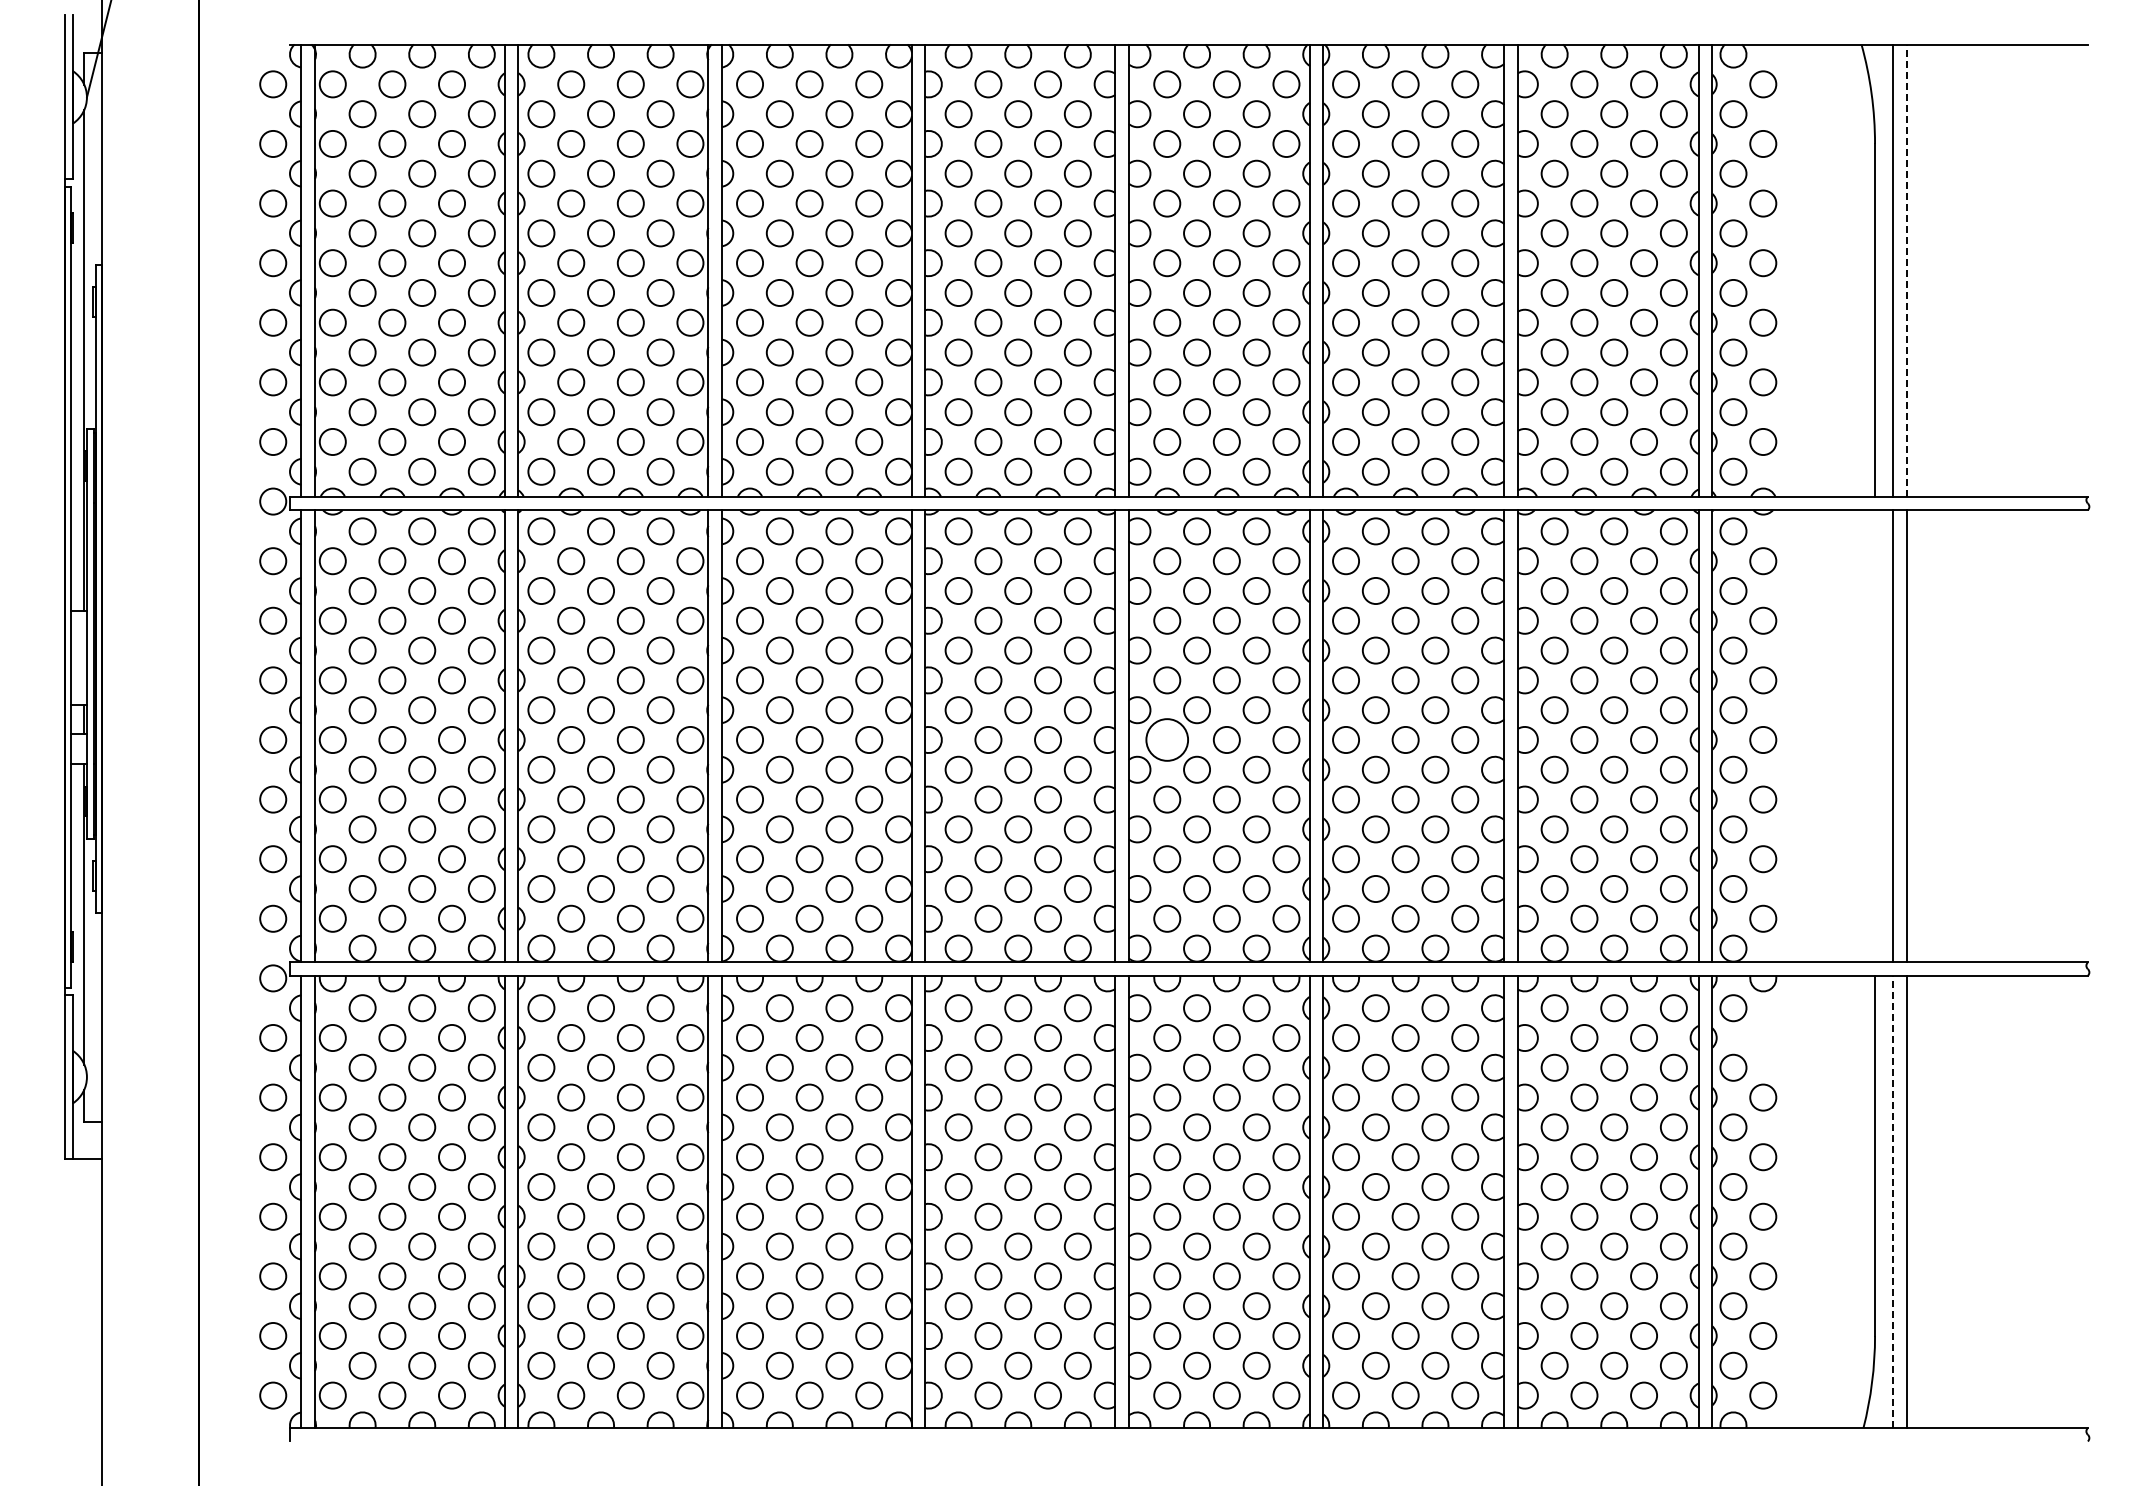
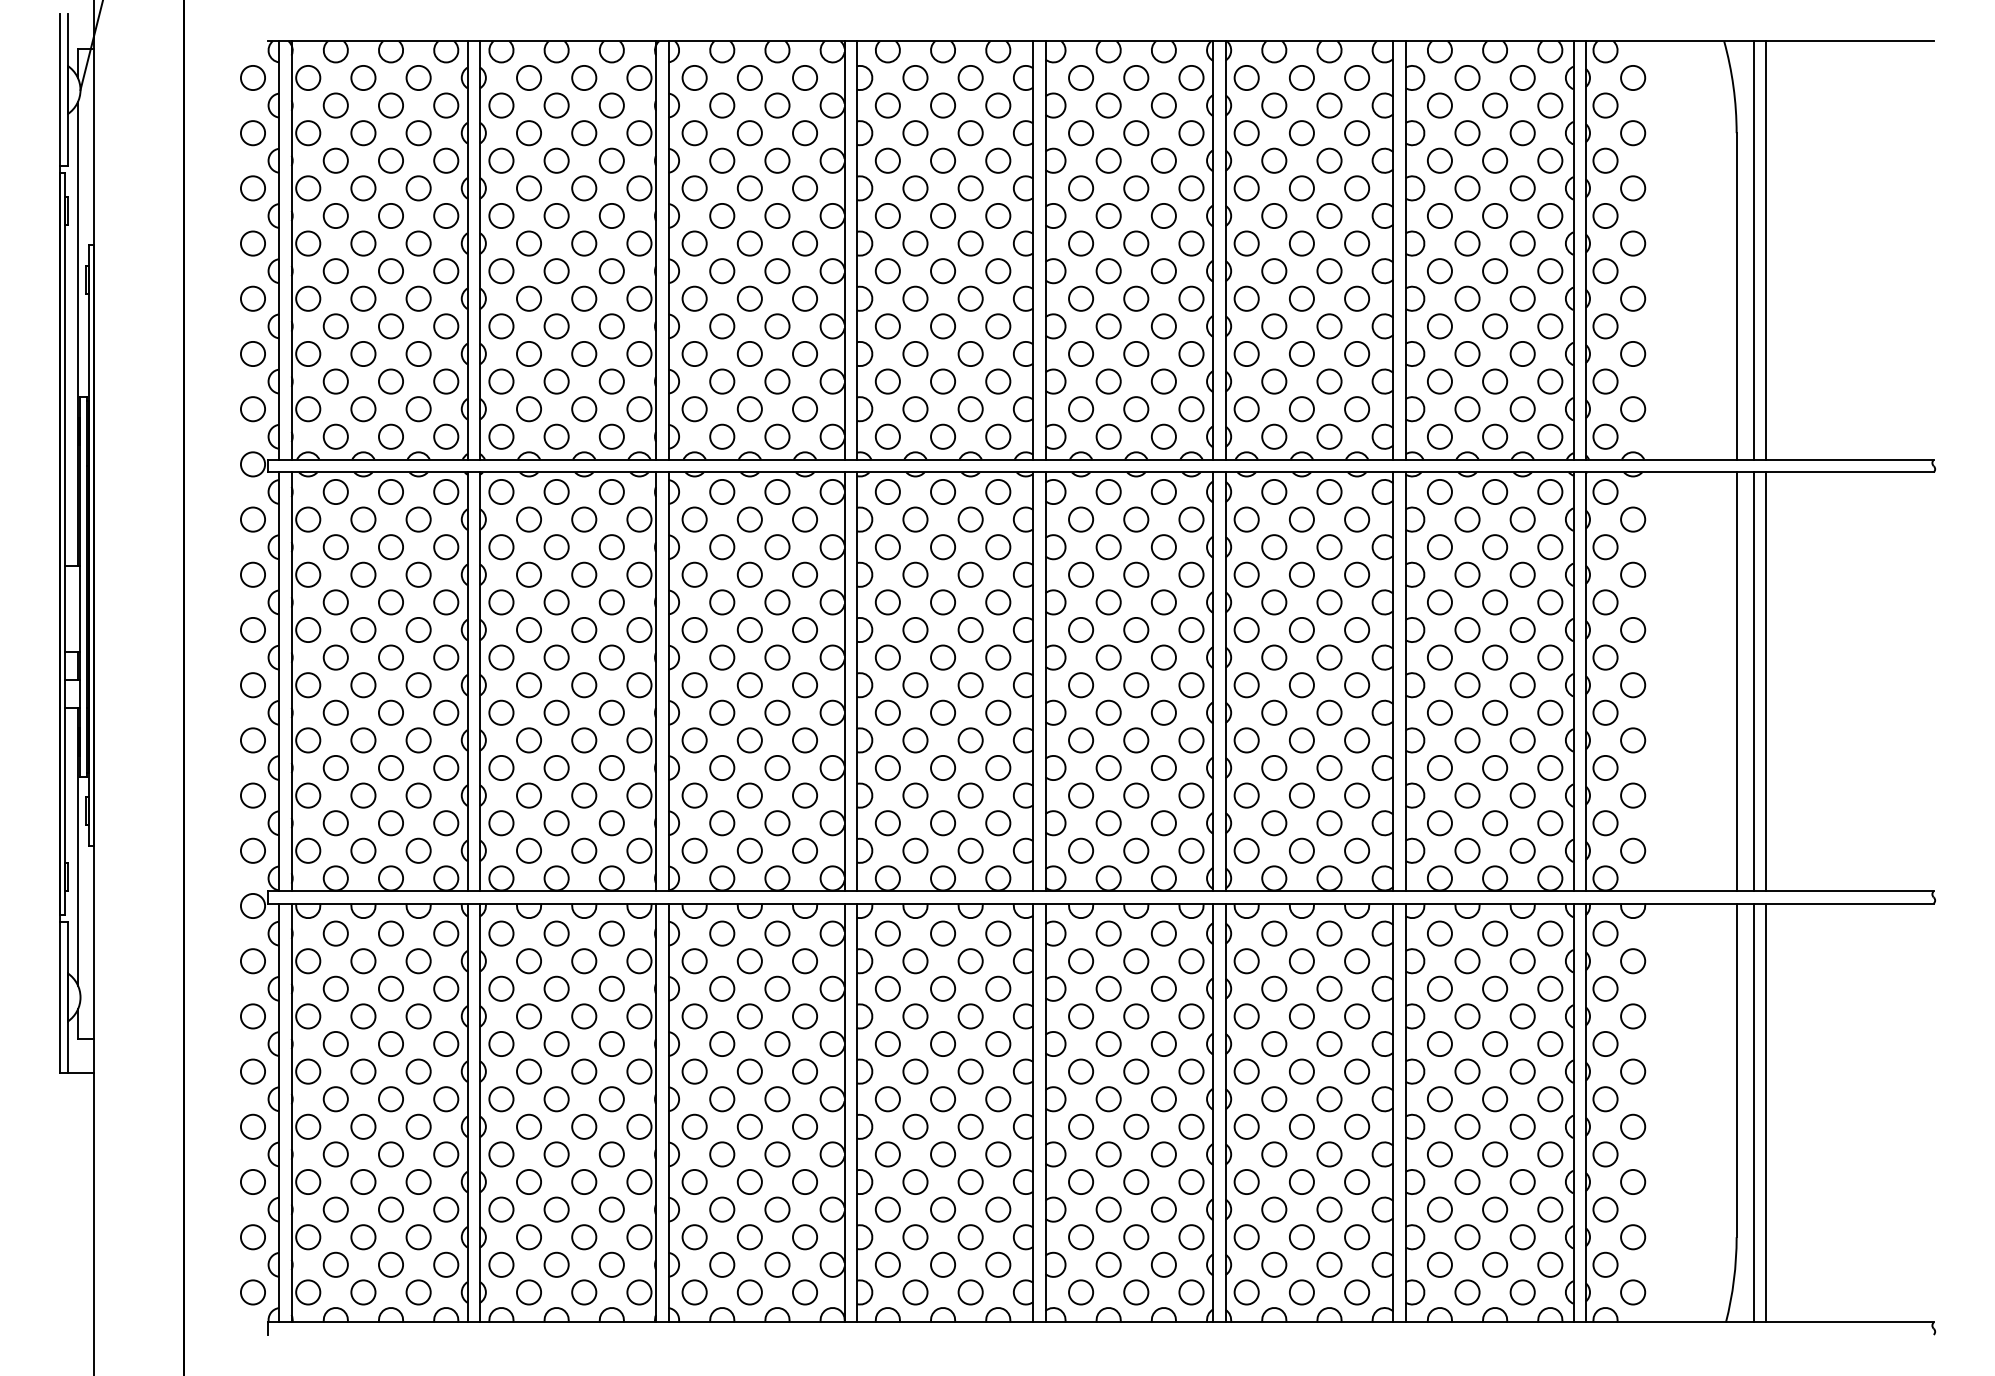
line: (1906, 270) -> (1765, 250), dashed -> solid
line: (1875, 736) -> (1737, 681), added
circle: (1167, 739) -> (1081, 684), size x0.62
circle: (1763, 1037) -> (1633, 960), added
line: (1893, 1201) -> (1753, 1112), dashed -> solid

